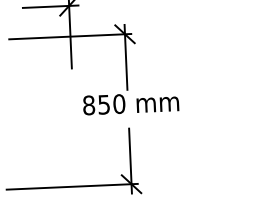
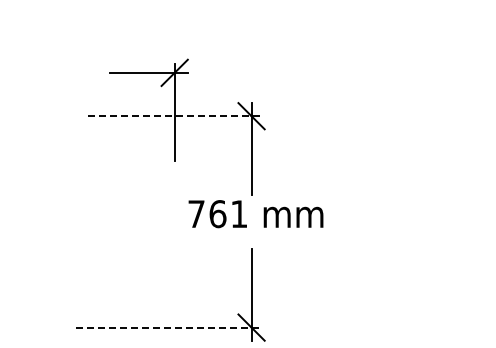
line: (70, 36) -> (174, 116), solid -> dashed
text: (103, 105) -> (217, 214), 850 -> 761
line: (72, 186) -> (168, 327), solid -> dashed

